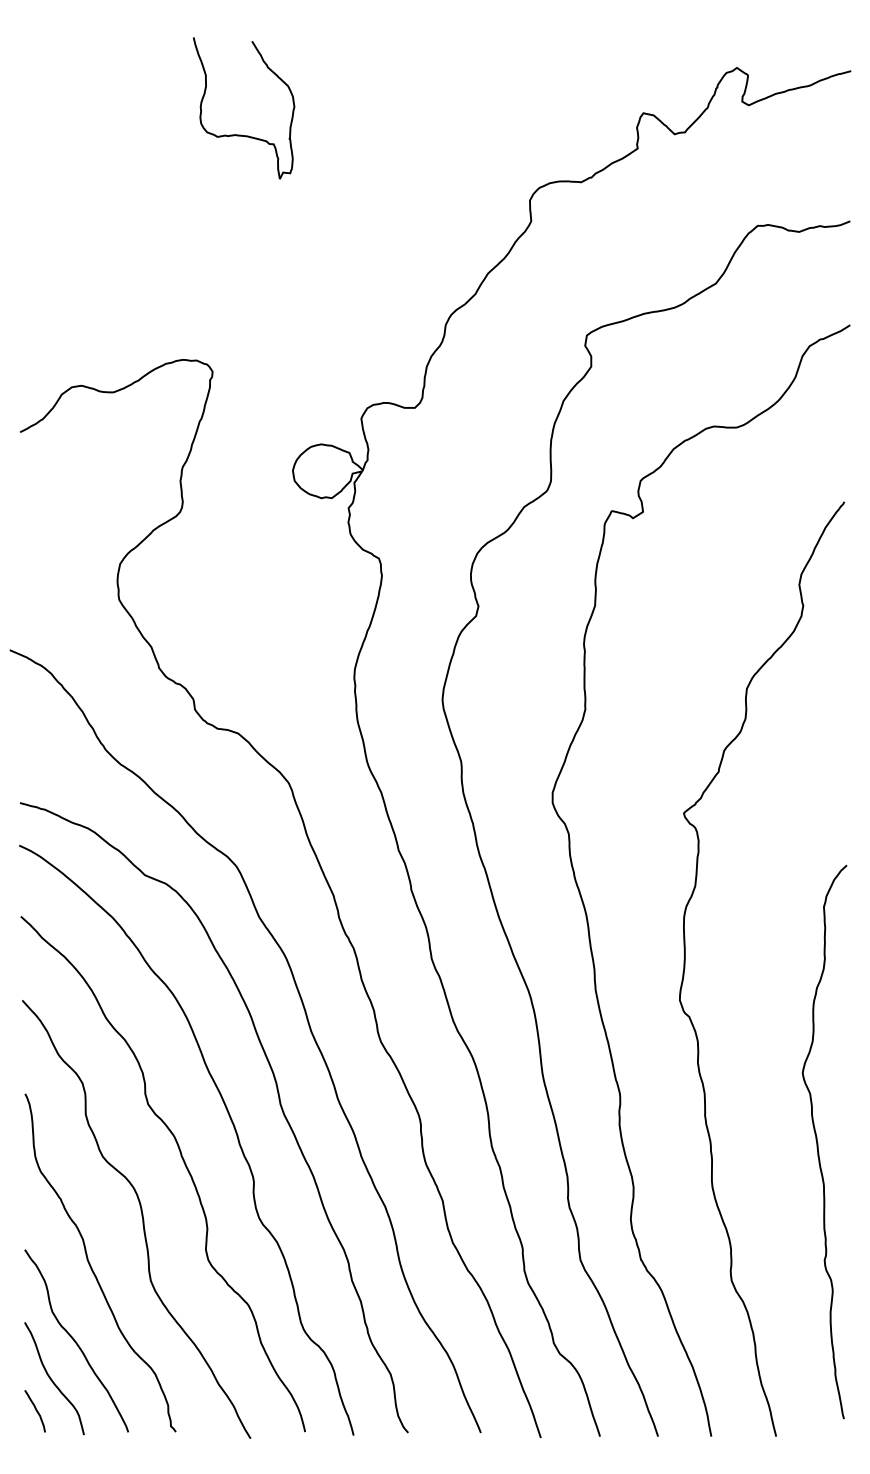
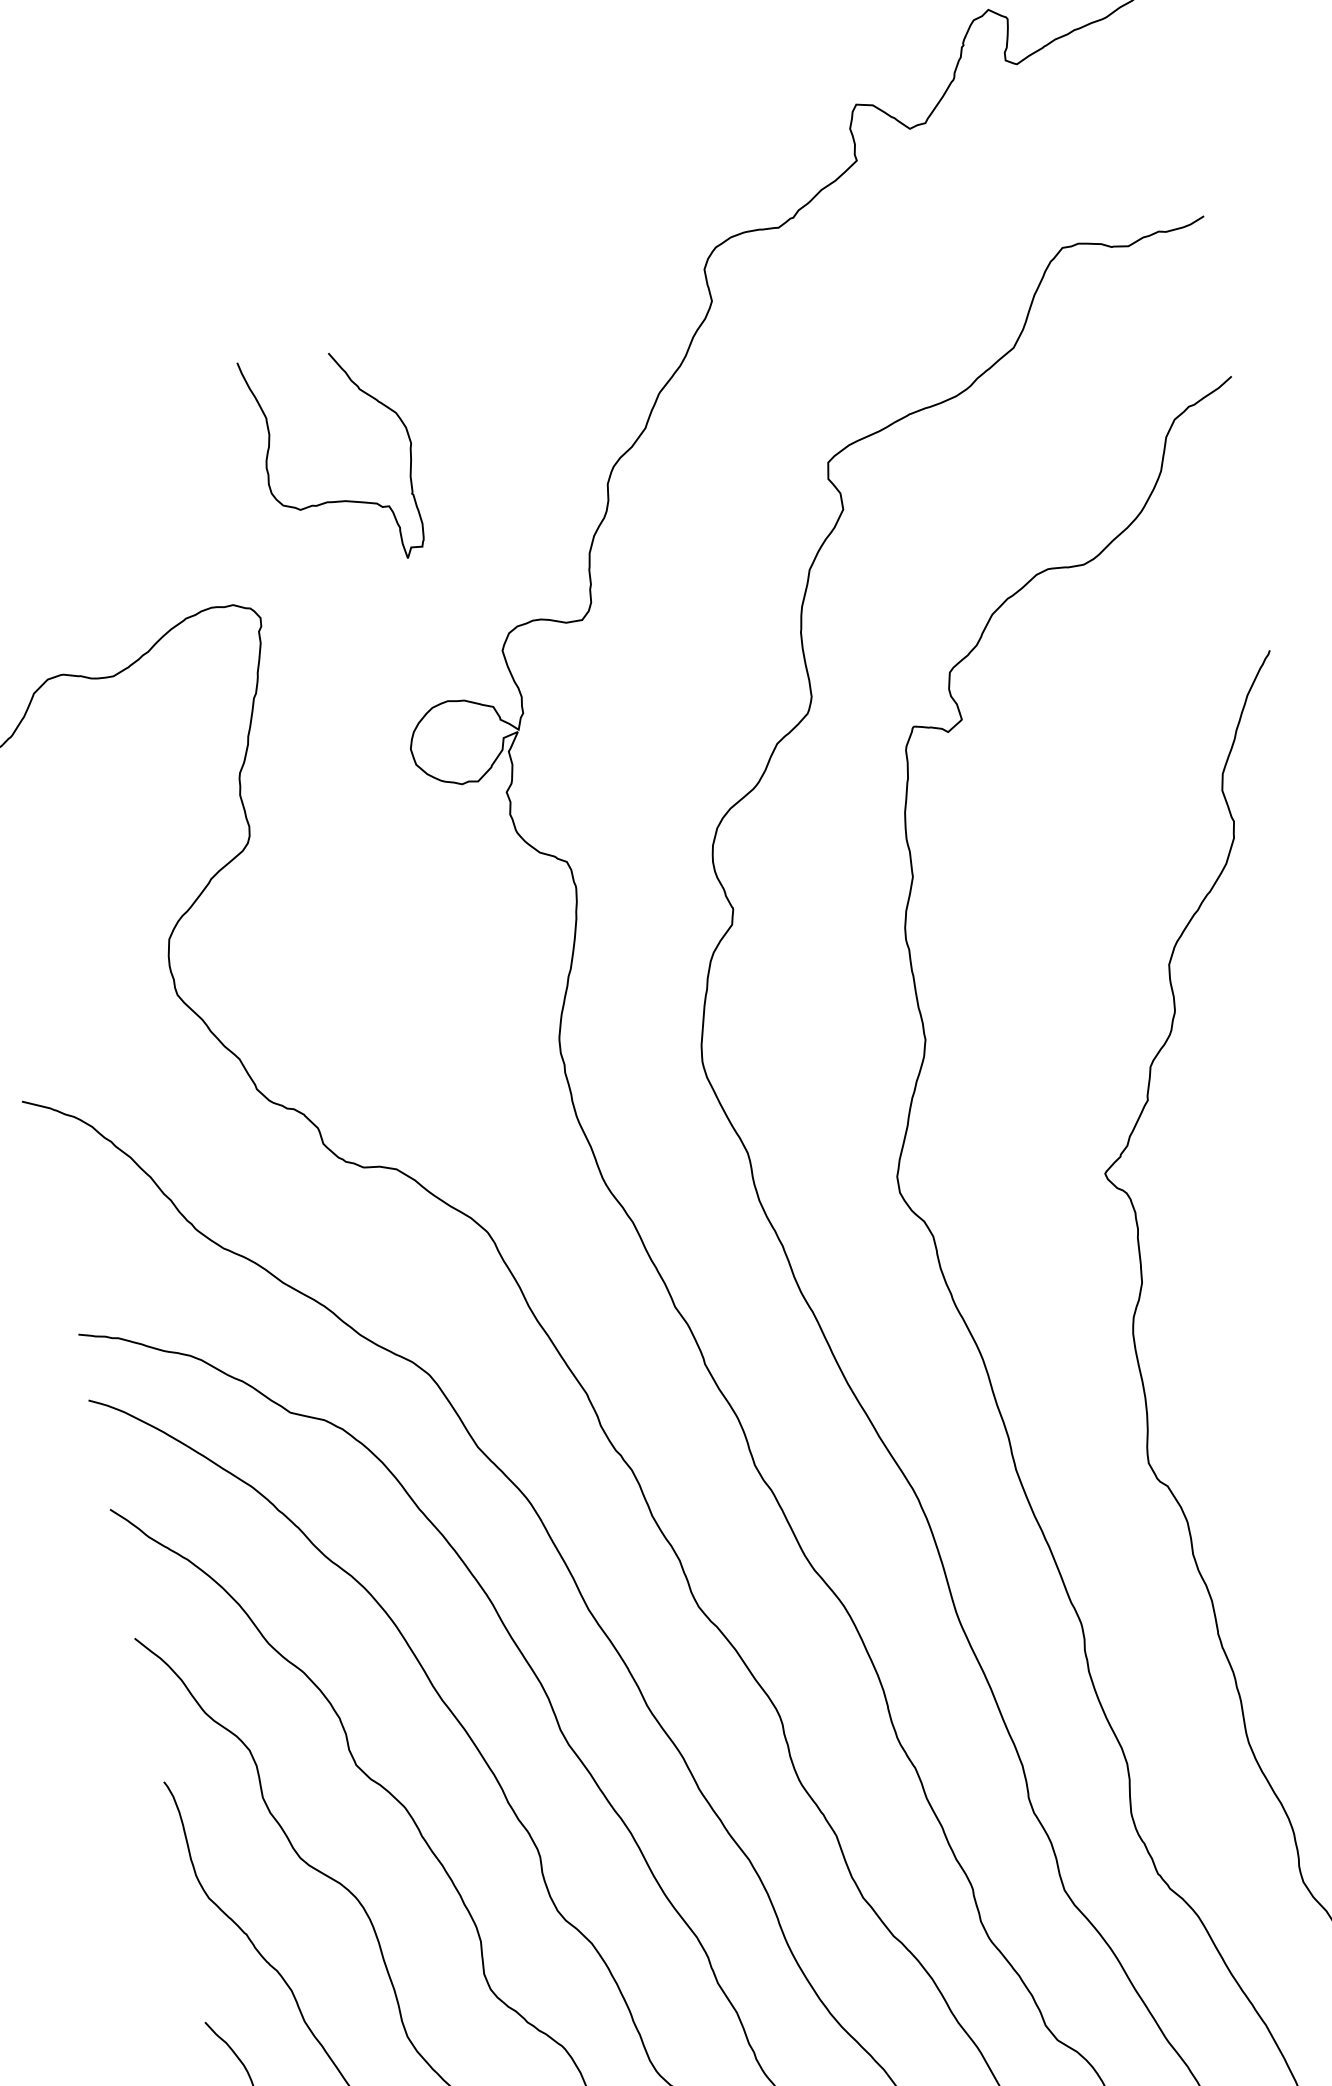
curve: (241, 134) -> (336, 499), moved

